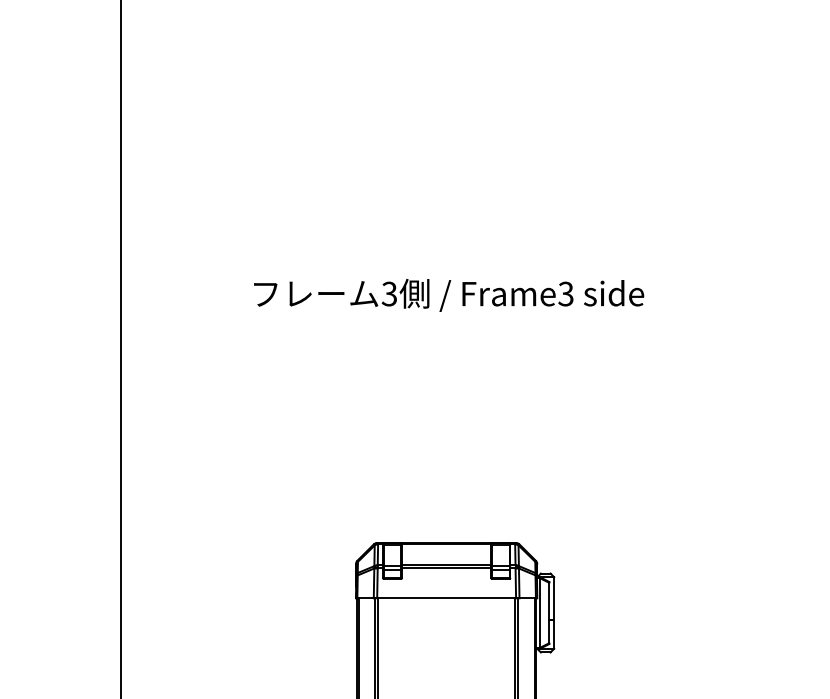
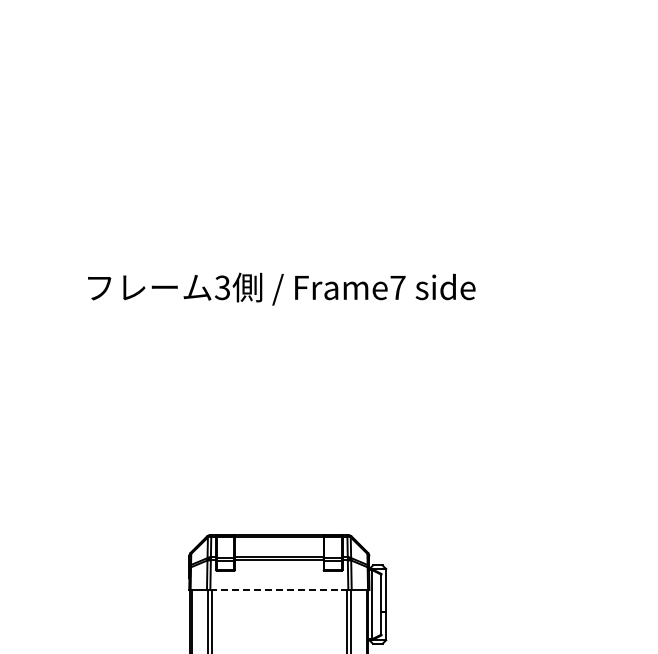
text: (565, 293) -> (397, 287), Frame3 -> Frame7
line: (447, 598) -> (280, 590), solid -> dashed

